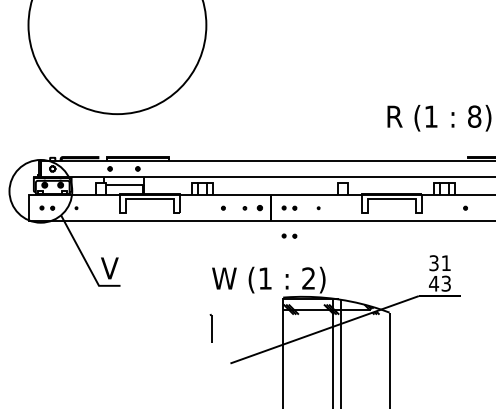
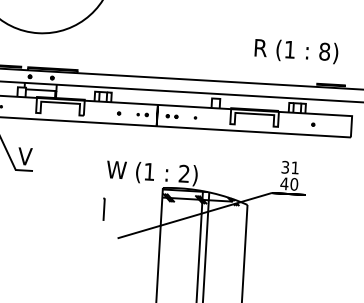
part: (252, 207) -> (142, 114), size x0.71
part: (289, 235) -> (170, 138), removed
text: (446, 283) -> (294, 184), 43 -> 40

